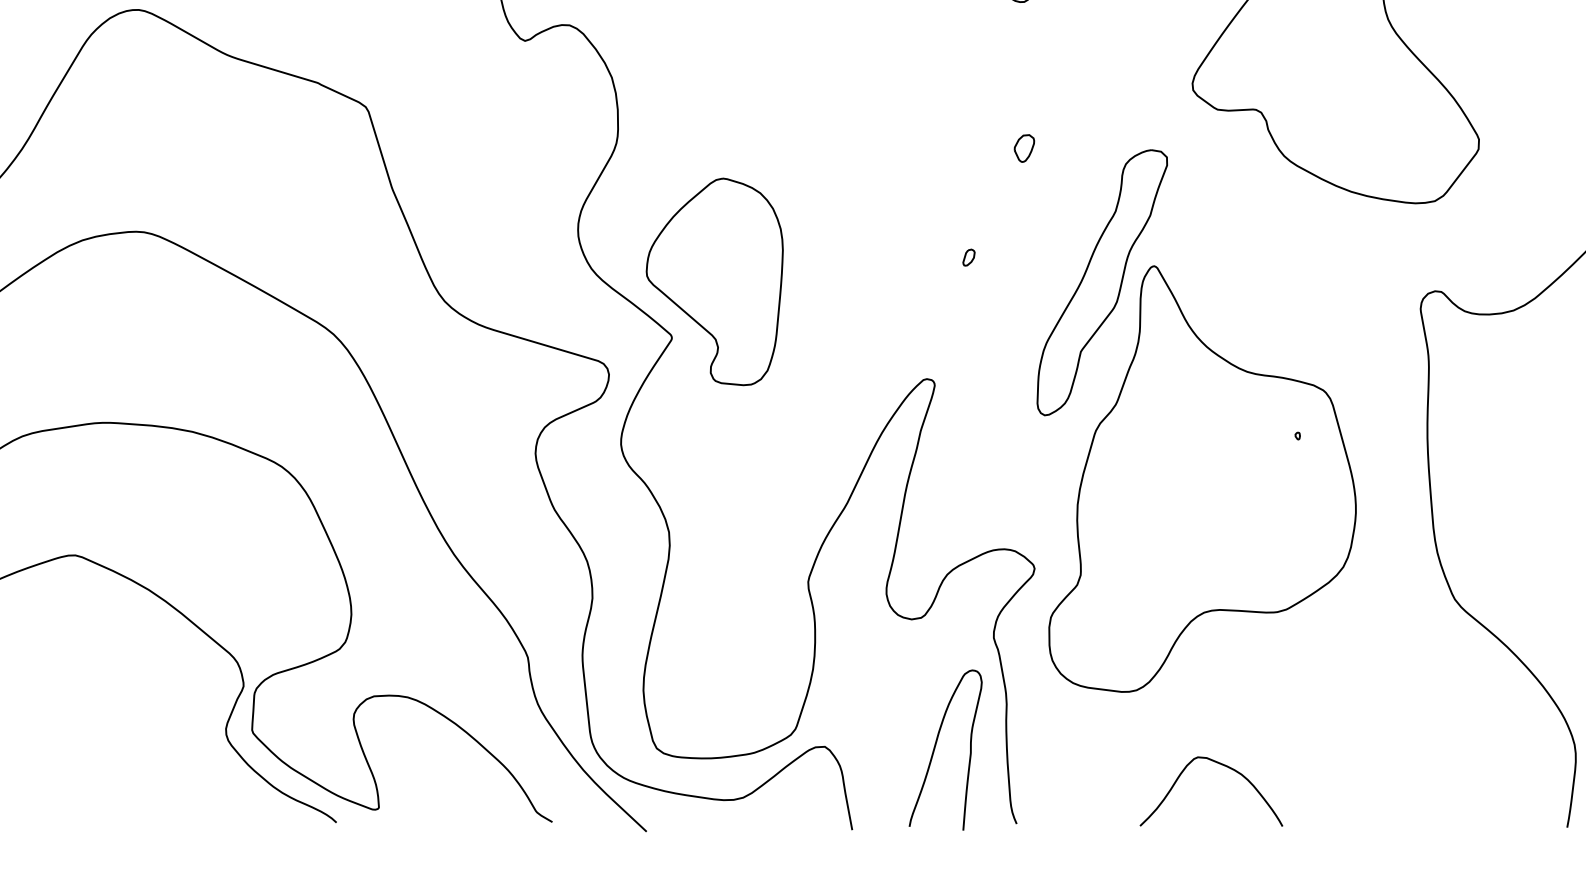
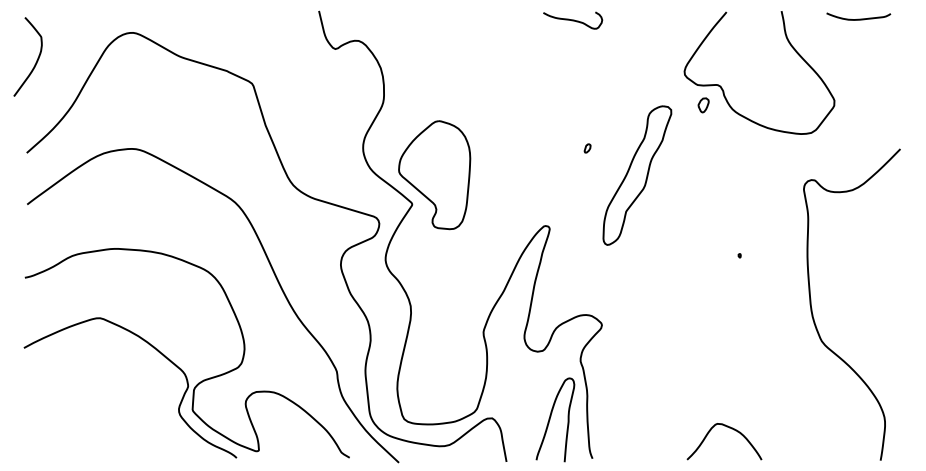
part: (1024, 148) -> (703, 105), moved
part: (968, 257) -> (587, 148), moved
part: (1201, 479) -> (689, 278), removed
curve: (1224, 768) -> (731, 429), moved

